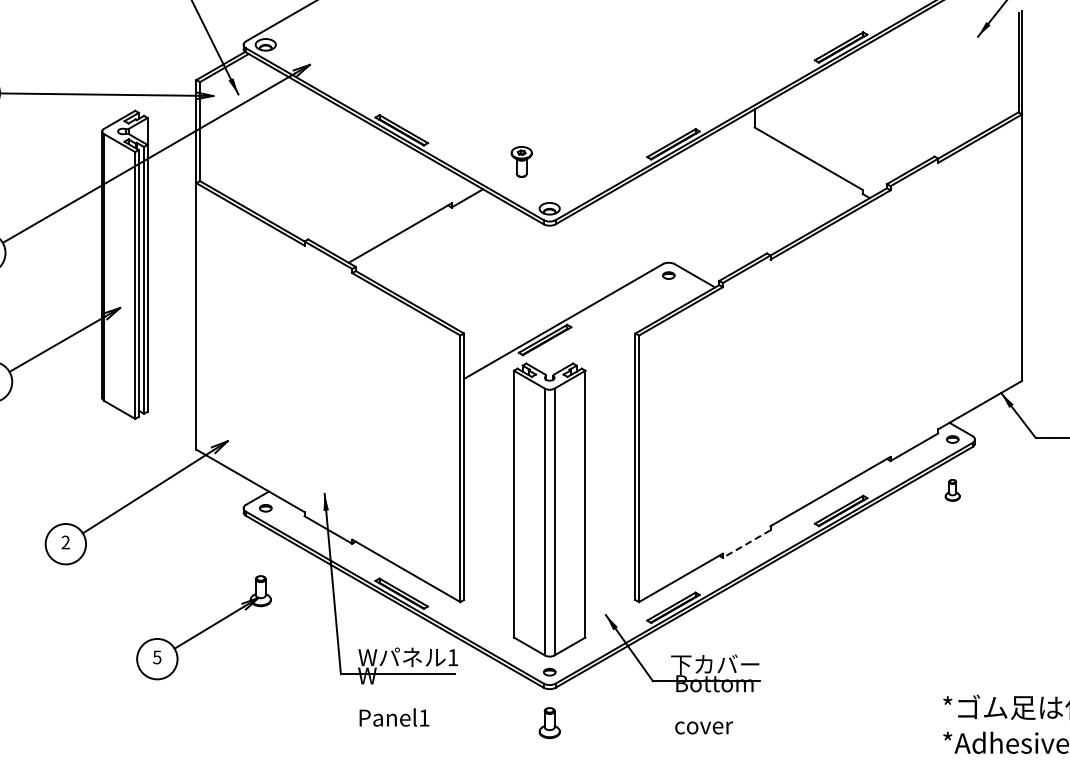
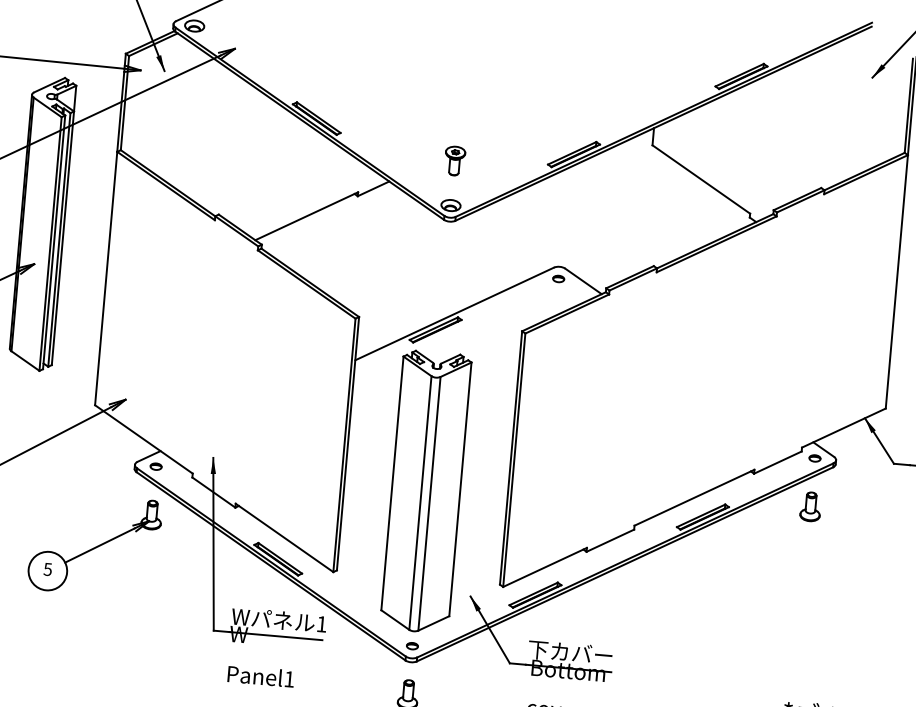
part: (521, 161) -> (454, 160), moved
part: (952, 490) -> (810, 506), size x1.43
line: (746, 544) -> (610, 541), dashed -> solid
part: (203, 627) -> (94, 544), moved

